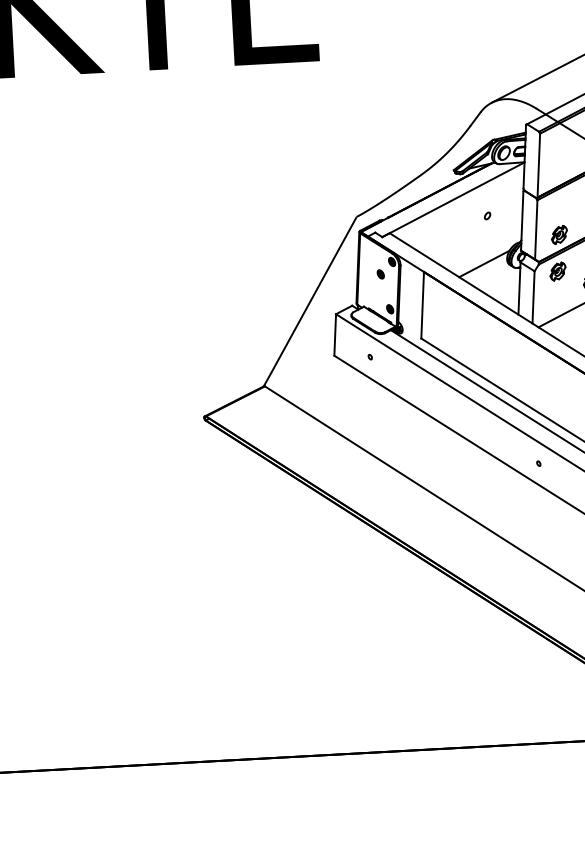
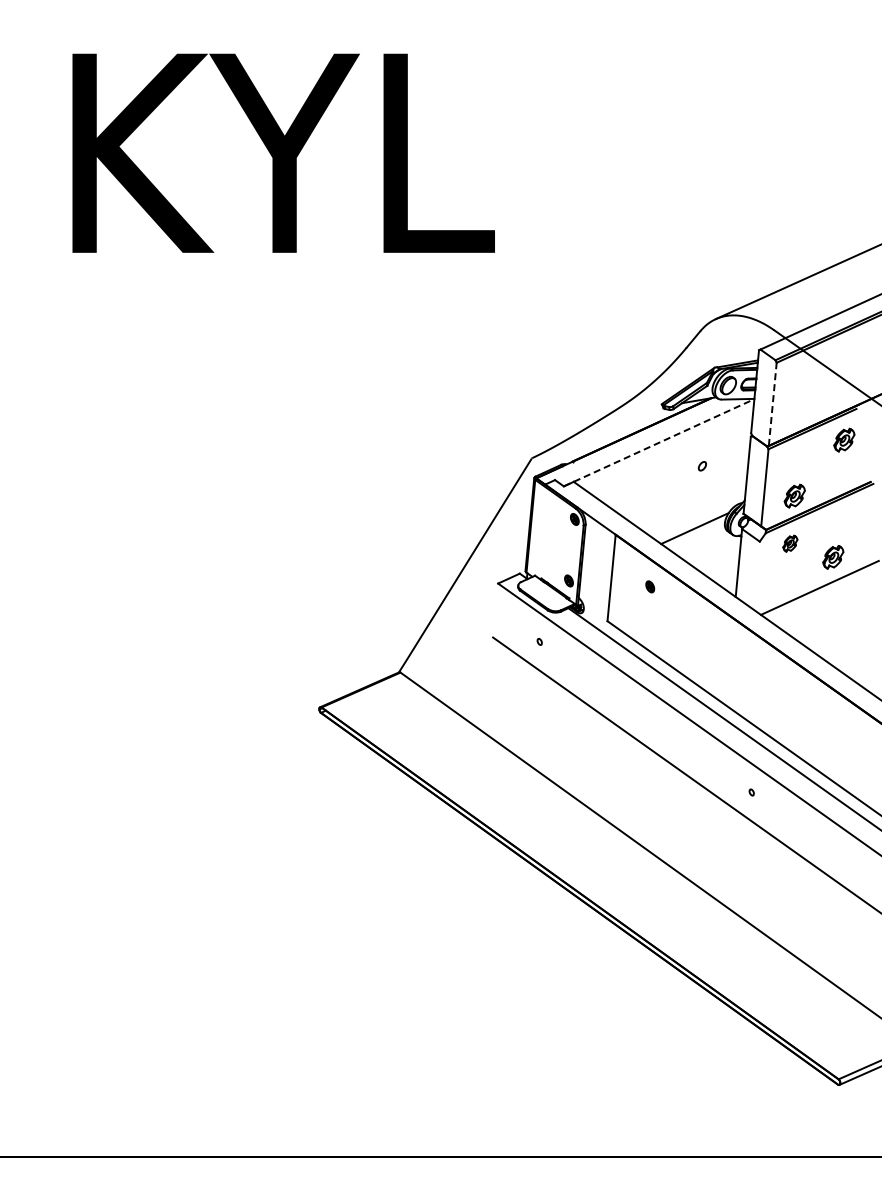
line: (538, 165) -> (772, 404), solid -> dashed
line: (453, 199) -> (659, 442), solid -> dashed
part: (558, 271) -> (790, 543), size x0.7
part: (380, 274) -> (650, 586), moved
line: (533, 297) -> (756, 575), removed
line: (335, 334) -> (495, 610), removed

